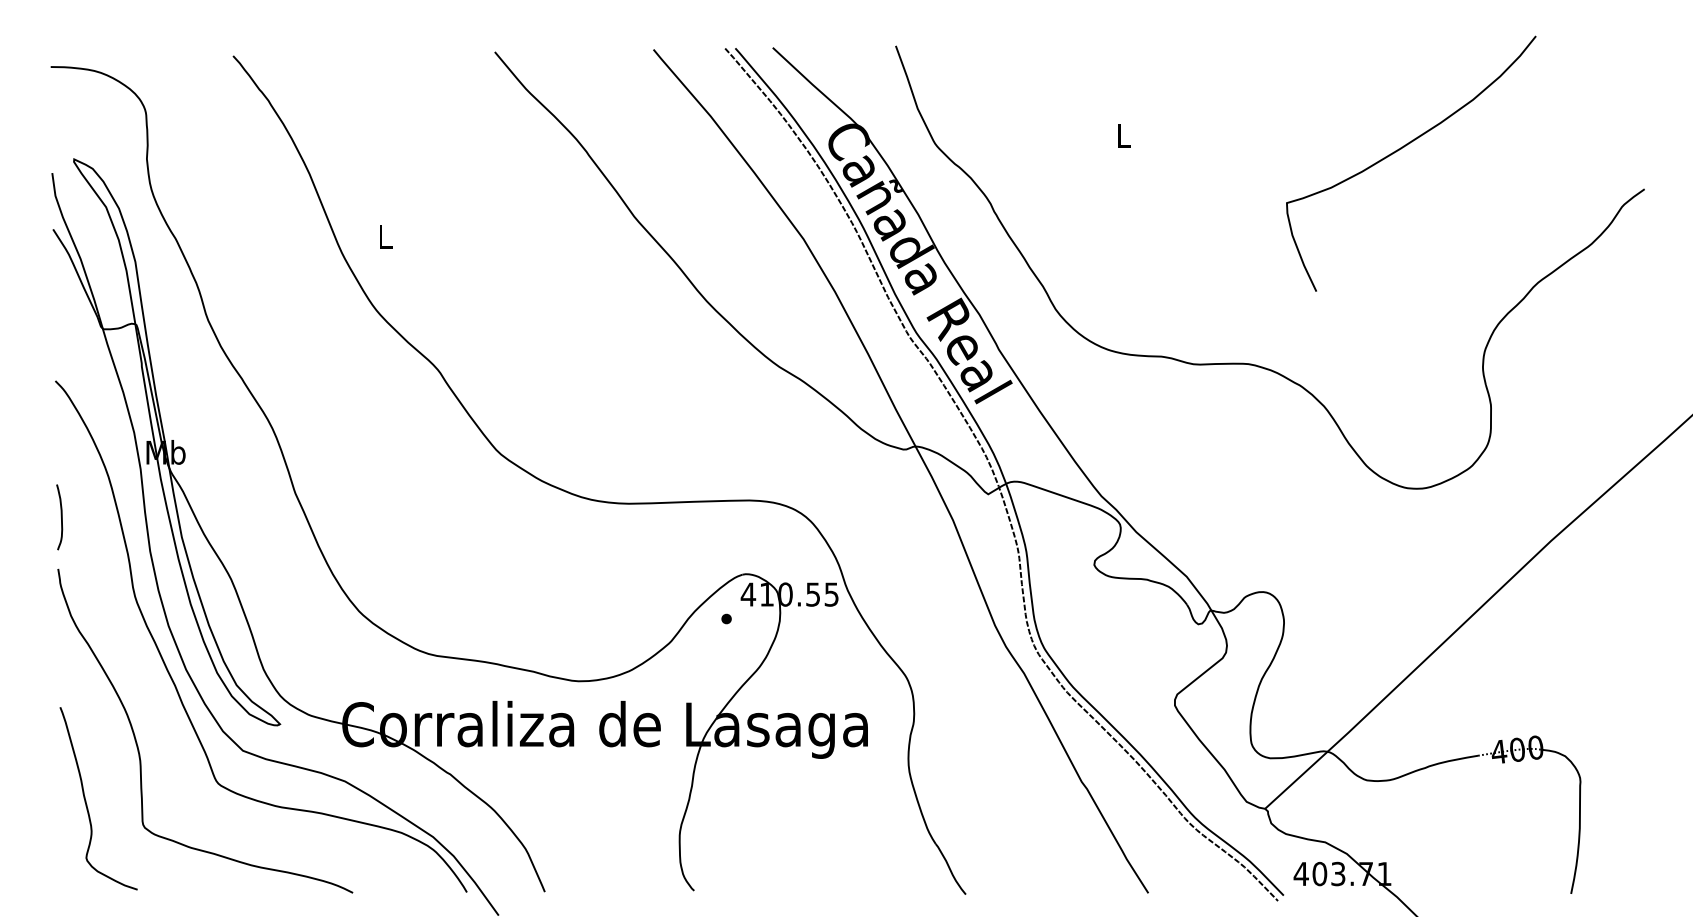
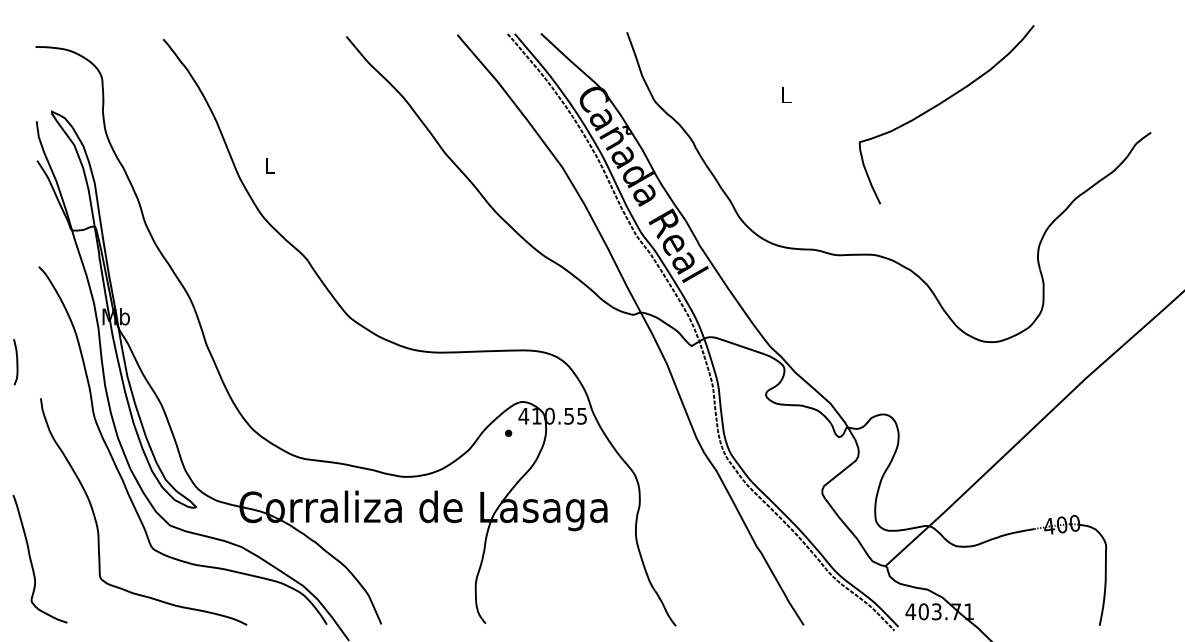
curve: (1400, 150) -> (939, 105), moved
curve: (60, 517) -> (16, 362), moved
curve: (87, 803) -> (32, 562), moved

